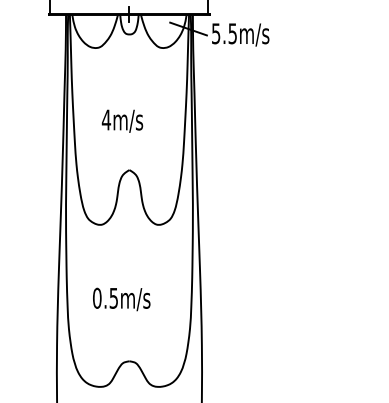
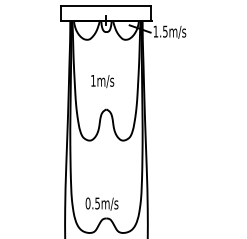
text: (215, 33) -> (155, 31), 5.5m/s -> 1.5m/s
text: (104, 119) -> (92, 80), 4m/s -> 1m/s
text: (120, 298) -> (101, 203), moved

